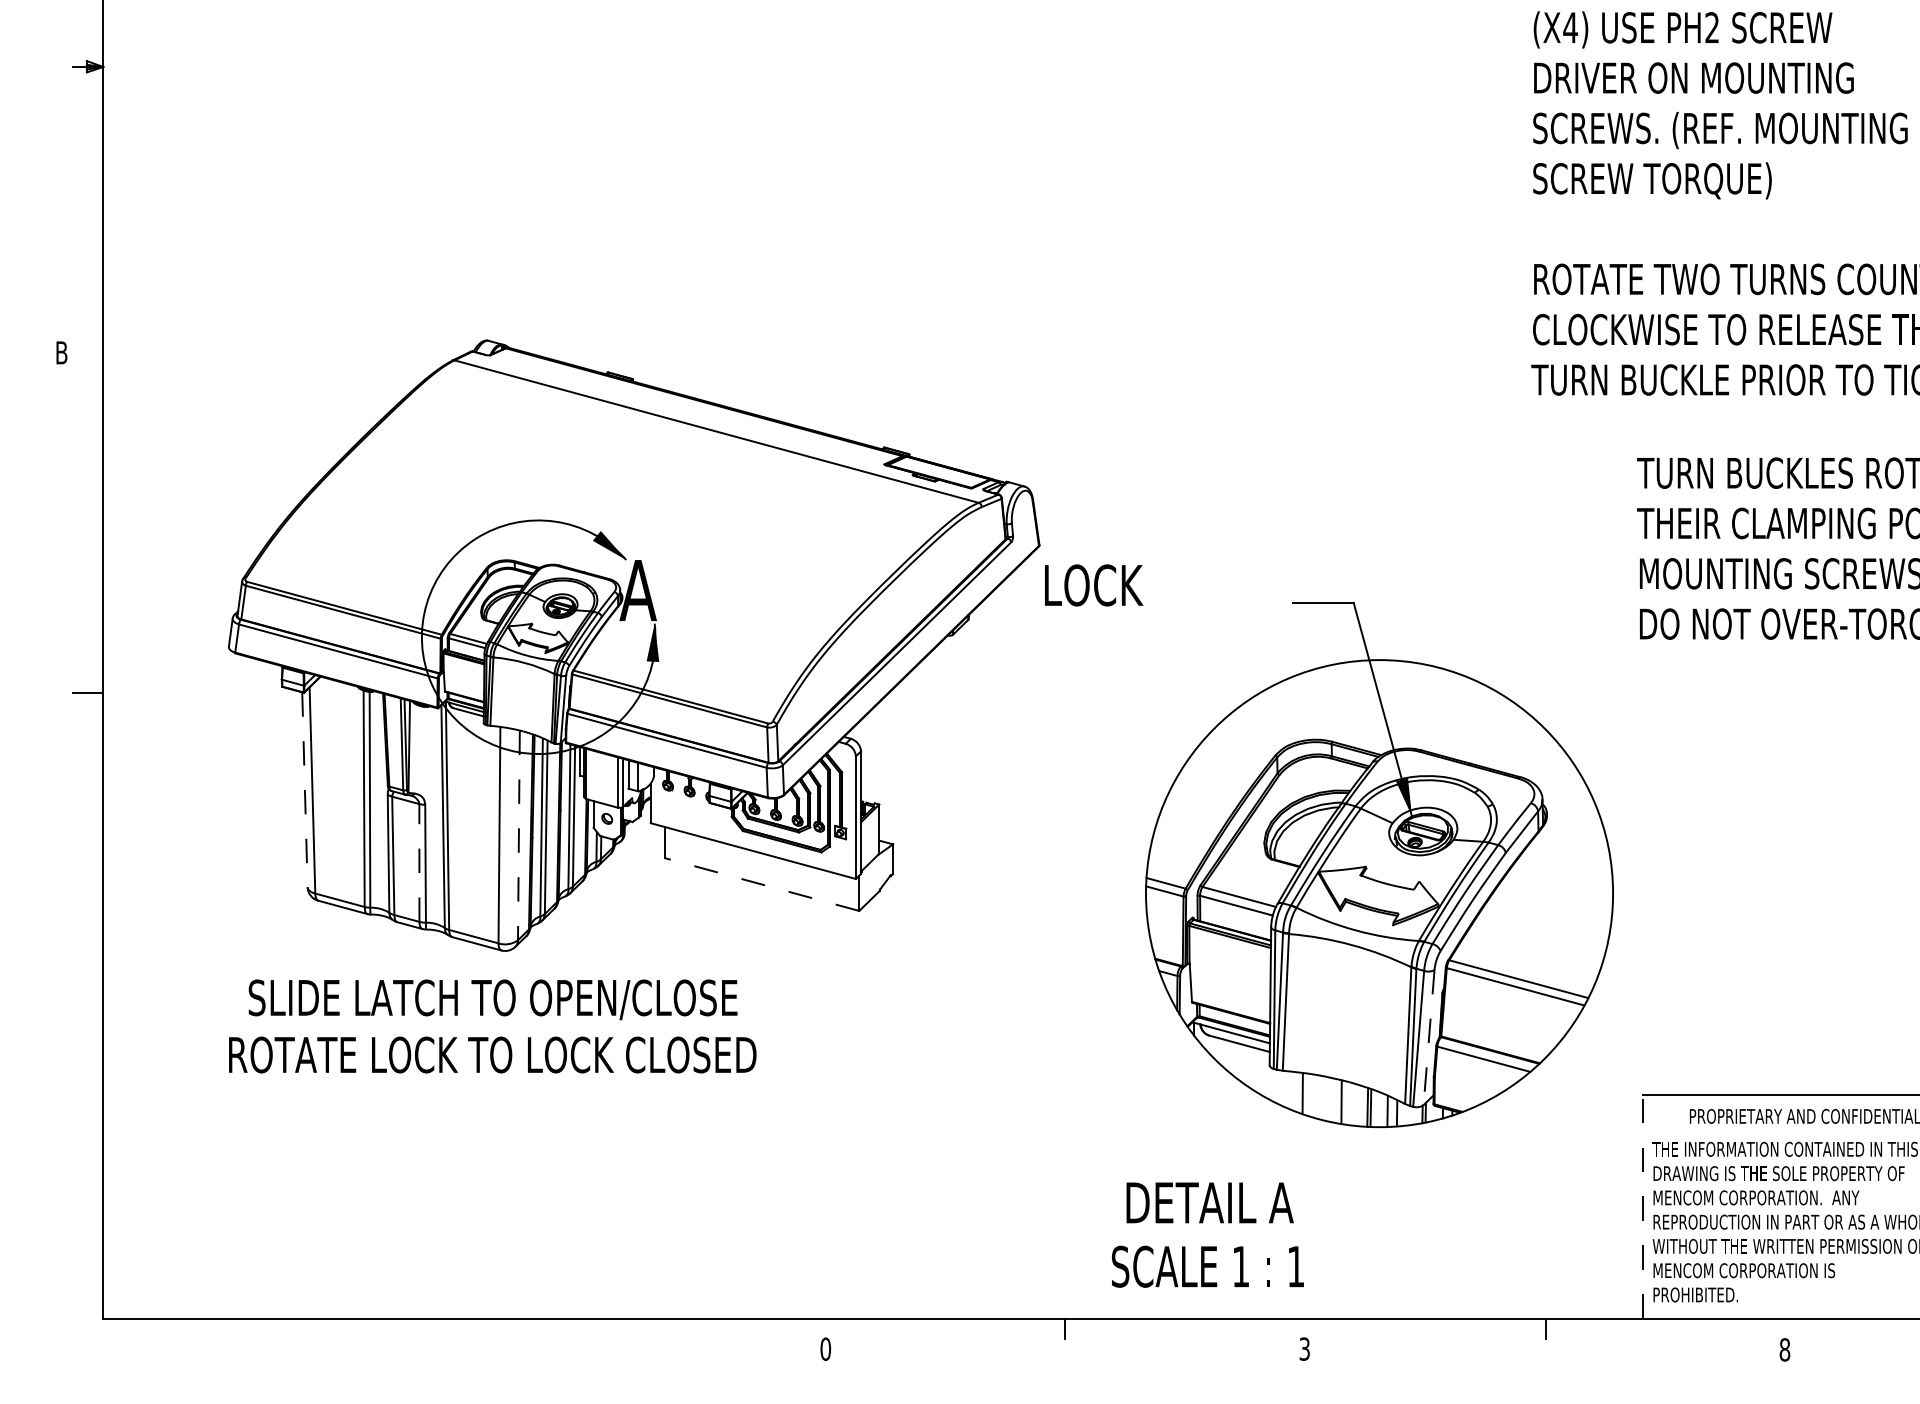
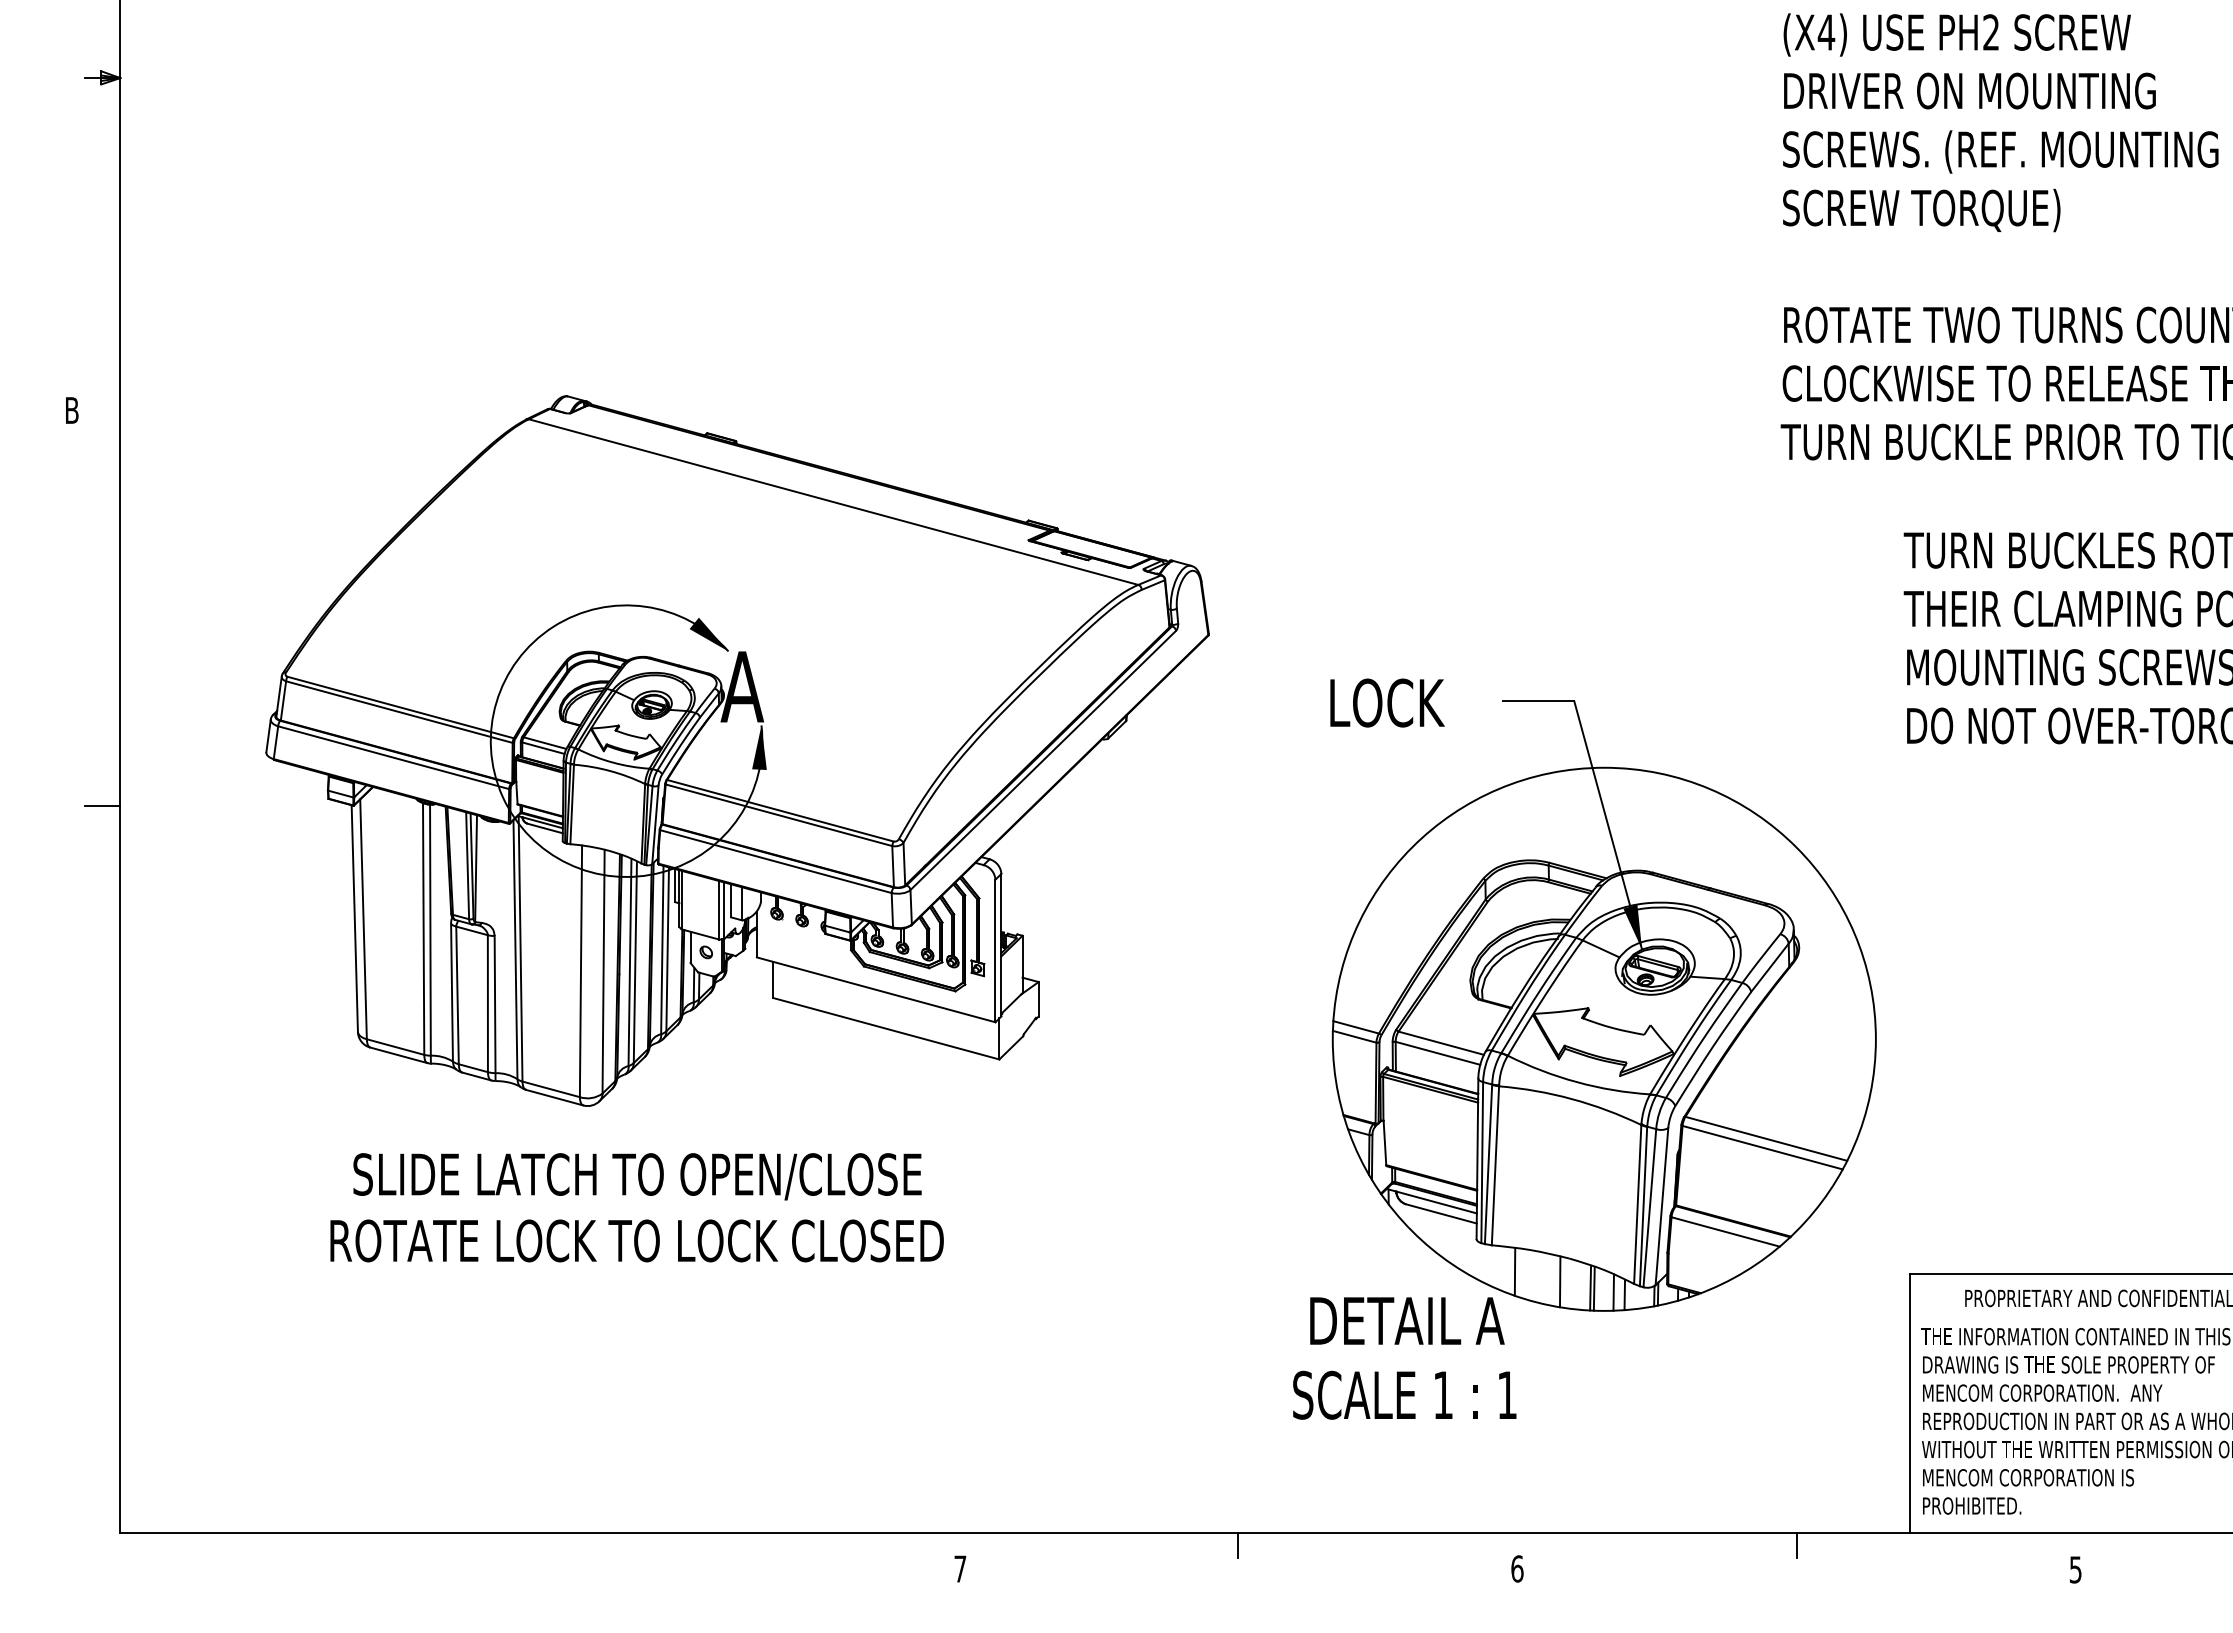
text: (1094, 585) -> (1388, 703), moved
line: (304, 790) -> (354, 919), dashed -> solid
line: (518, 835) -> (603, 971), dashed -> solid
line: (419, 862) -> (488, 1003), dashed -> solid
line: (762, 884) -> (886, 1028), dashed -> solid
text: (492, 1026) -> (636, 1207), moved
line: (1429, 1037) -> (1662, 1206), dashed -> solid
line: (1642, 1206) -> (1910, 1403), dashed -> solid
text: (1207, 1234) -> (1404, 1357), moved
text: (825, 1348) -> (960, 1568), 0 -> 7
text: (1304, 1348) -> (1517, 1568), 3 -> 6
text: (1784, 1349) -> (2075, 1569), 8 -> 5

